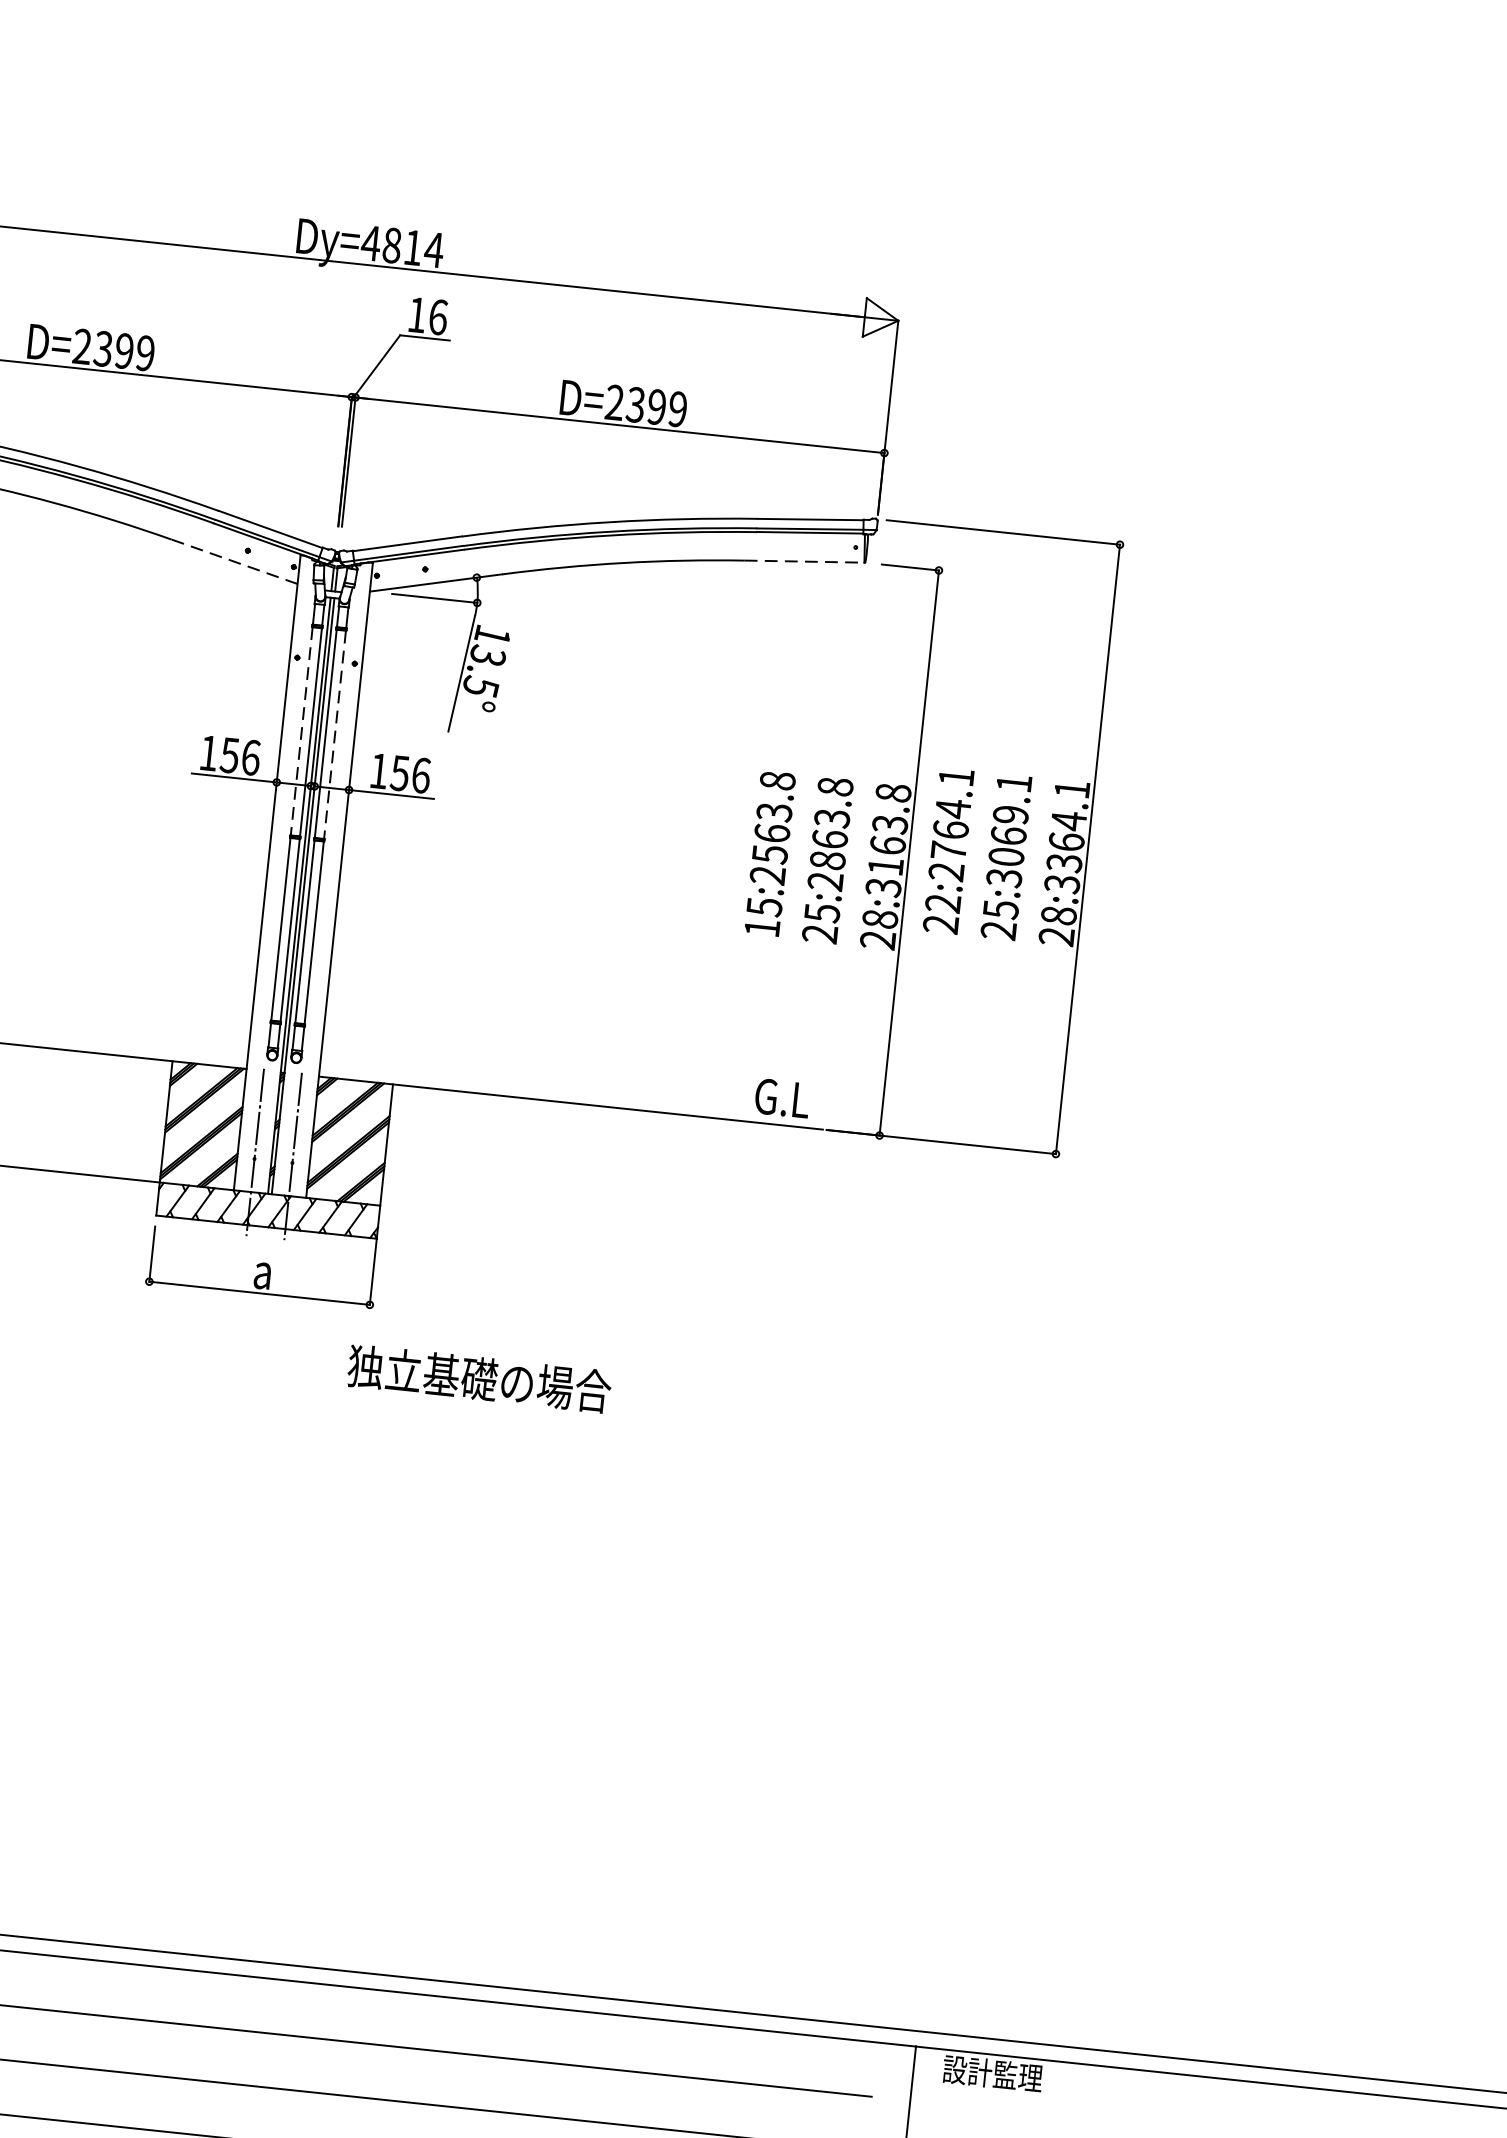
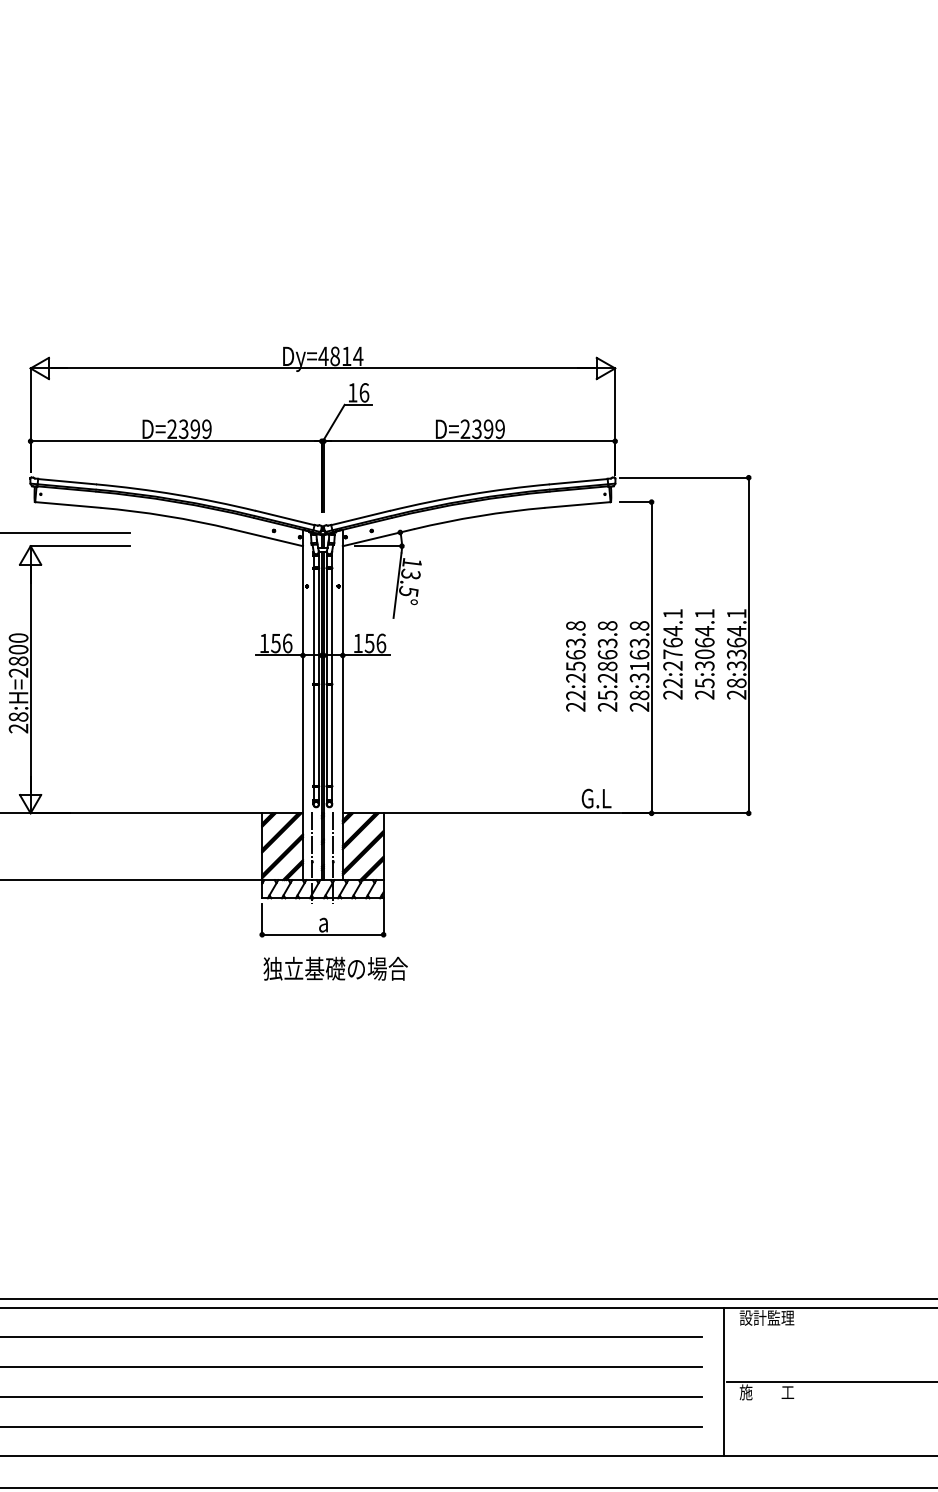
line: (803, 560) -> (577, 504), dashed -> solid
line: (234, 561) -> (267, 537), dashed -> solid
line: (301, 731) -> (313, 626), dashed -> solid
line: (335, 735) -> (332, 626), dashed -> solid
text: (1010, 815) -> (704, 631), 25:3069.1 -> 25:3064.1
text: (762, 916) -> (575, 700), 15:2563.8 -> 22:2563.8
text: (479, 1378) -> (335, 968), moved

